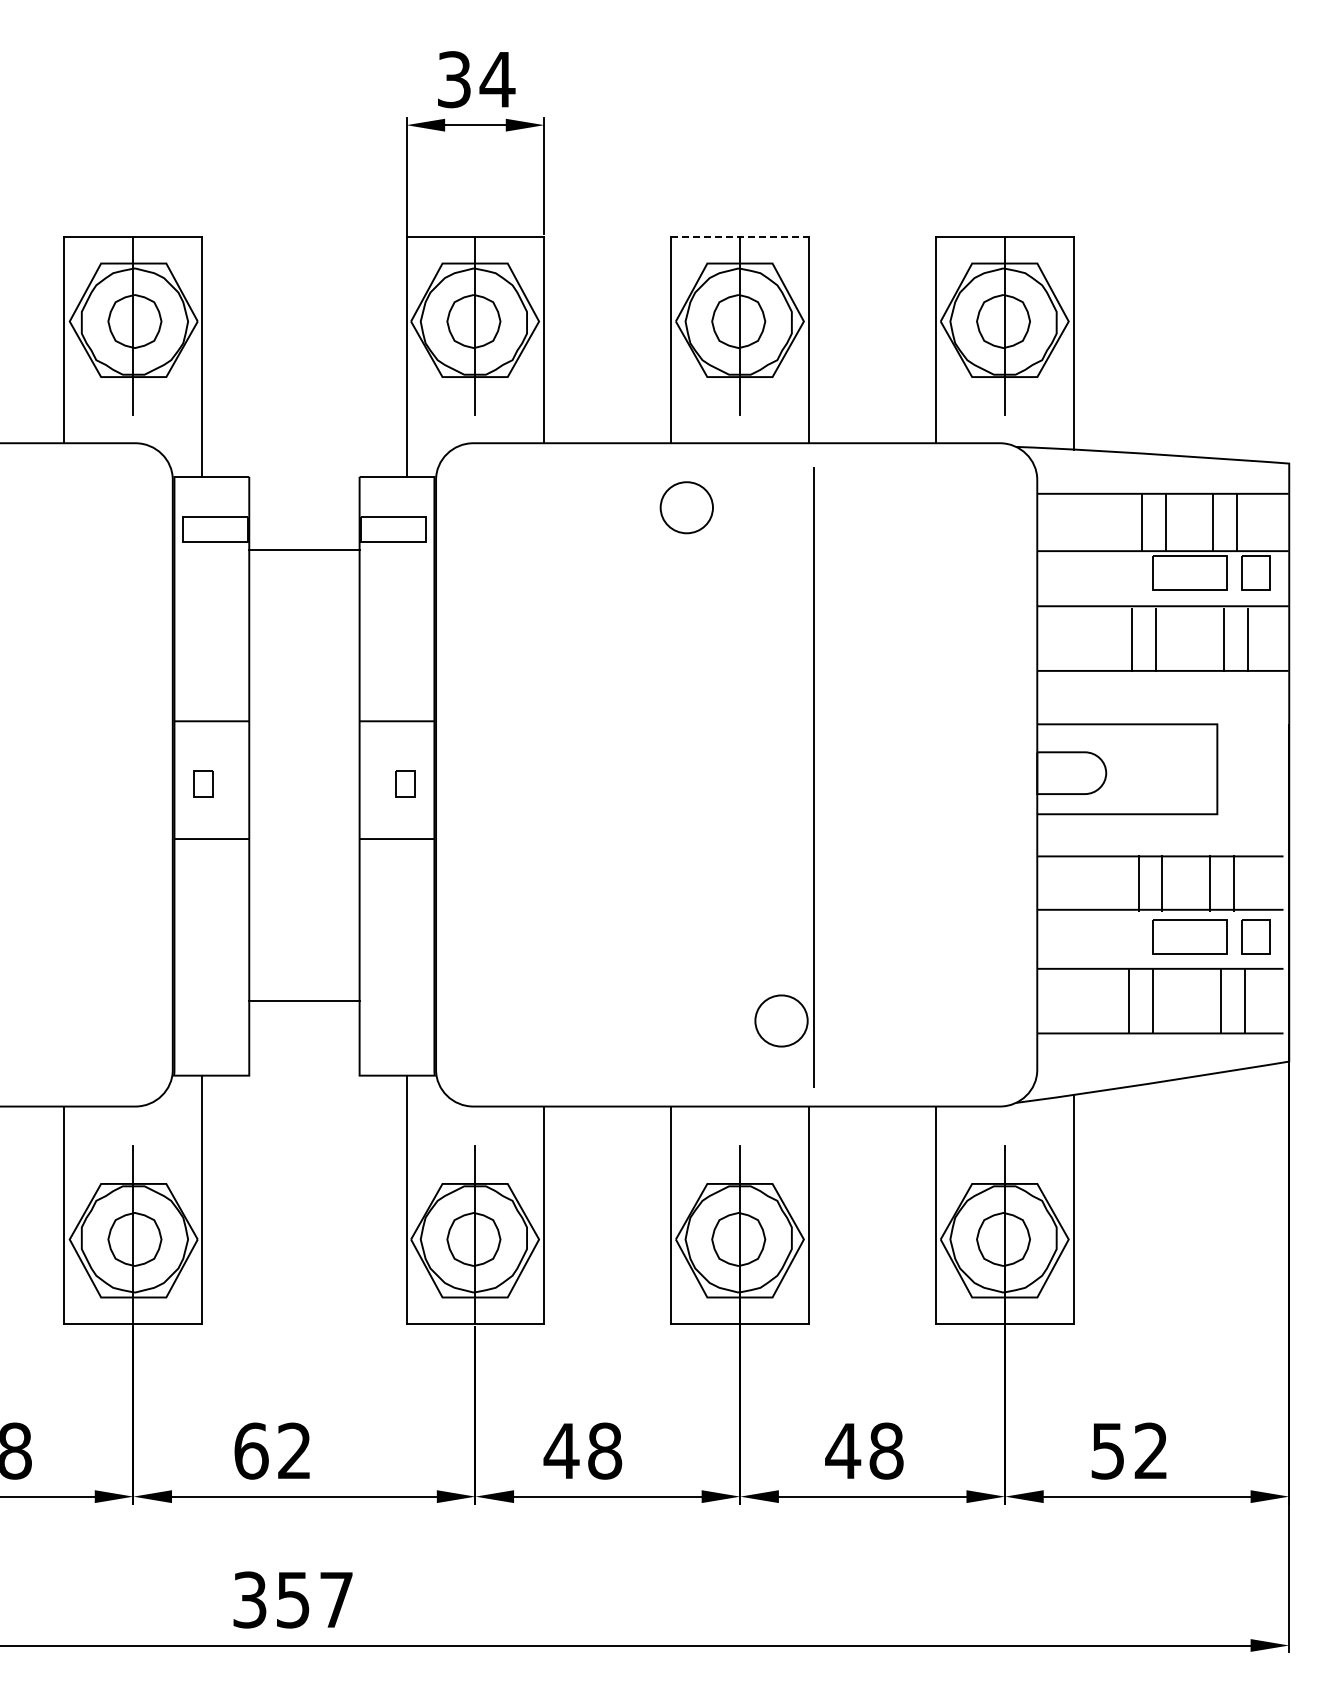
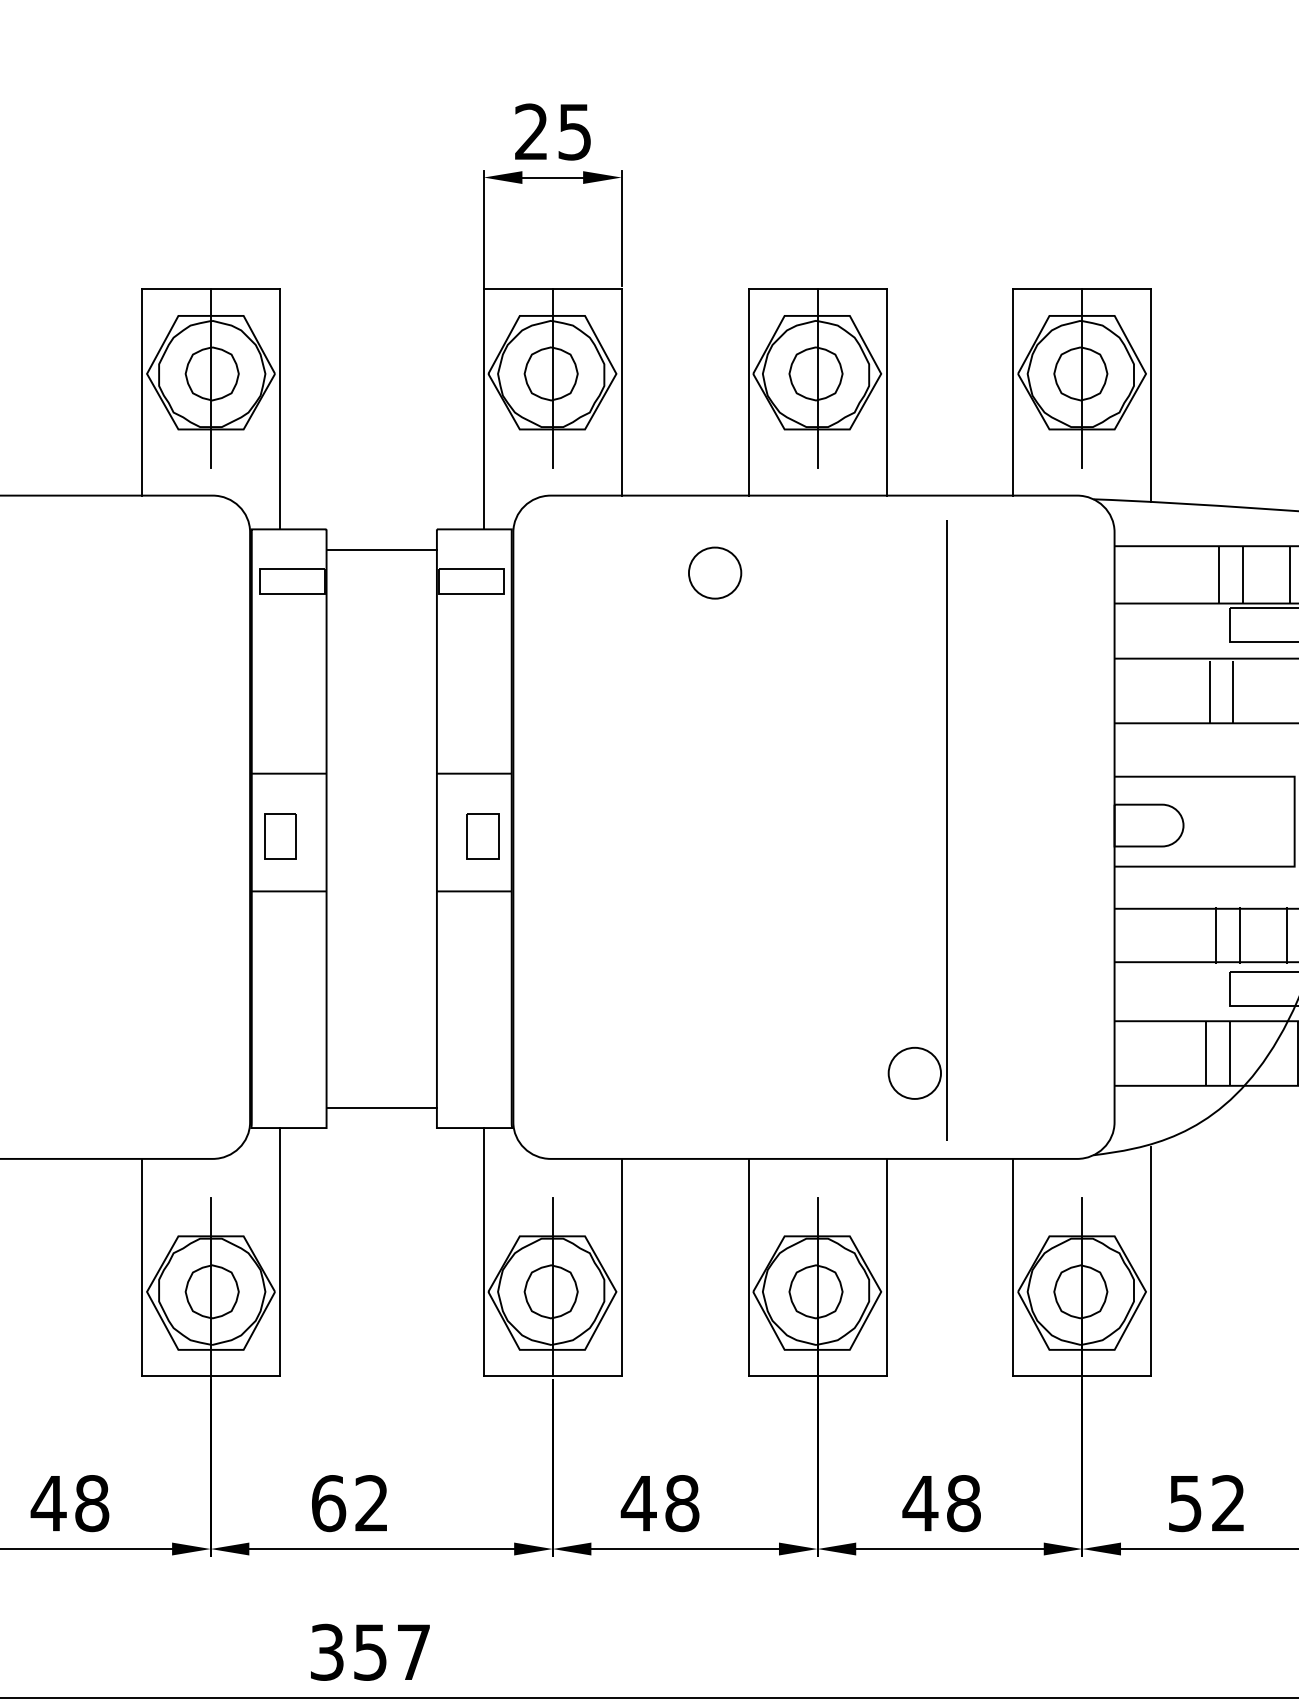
text: (476, 79) -> (553, 131), 34 -> 25
line: (740, 237) -> (817, 289), dashed -> solid
part: (686, 507) -> (714, 572), moved
line: (304, 550) -> (381, 549), moved
part: (813, 777) -> (946, 829), moved
part: (202, 783) -> (279, 835), size x1.67
part: (405, 783) -> (482, 835), size x1.67
line: (304, 1001) -> (381, 1108), moved

